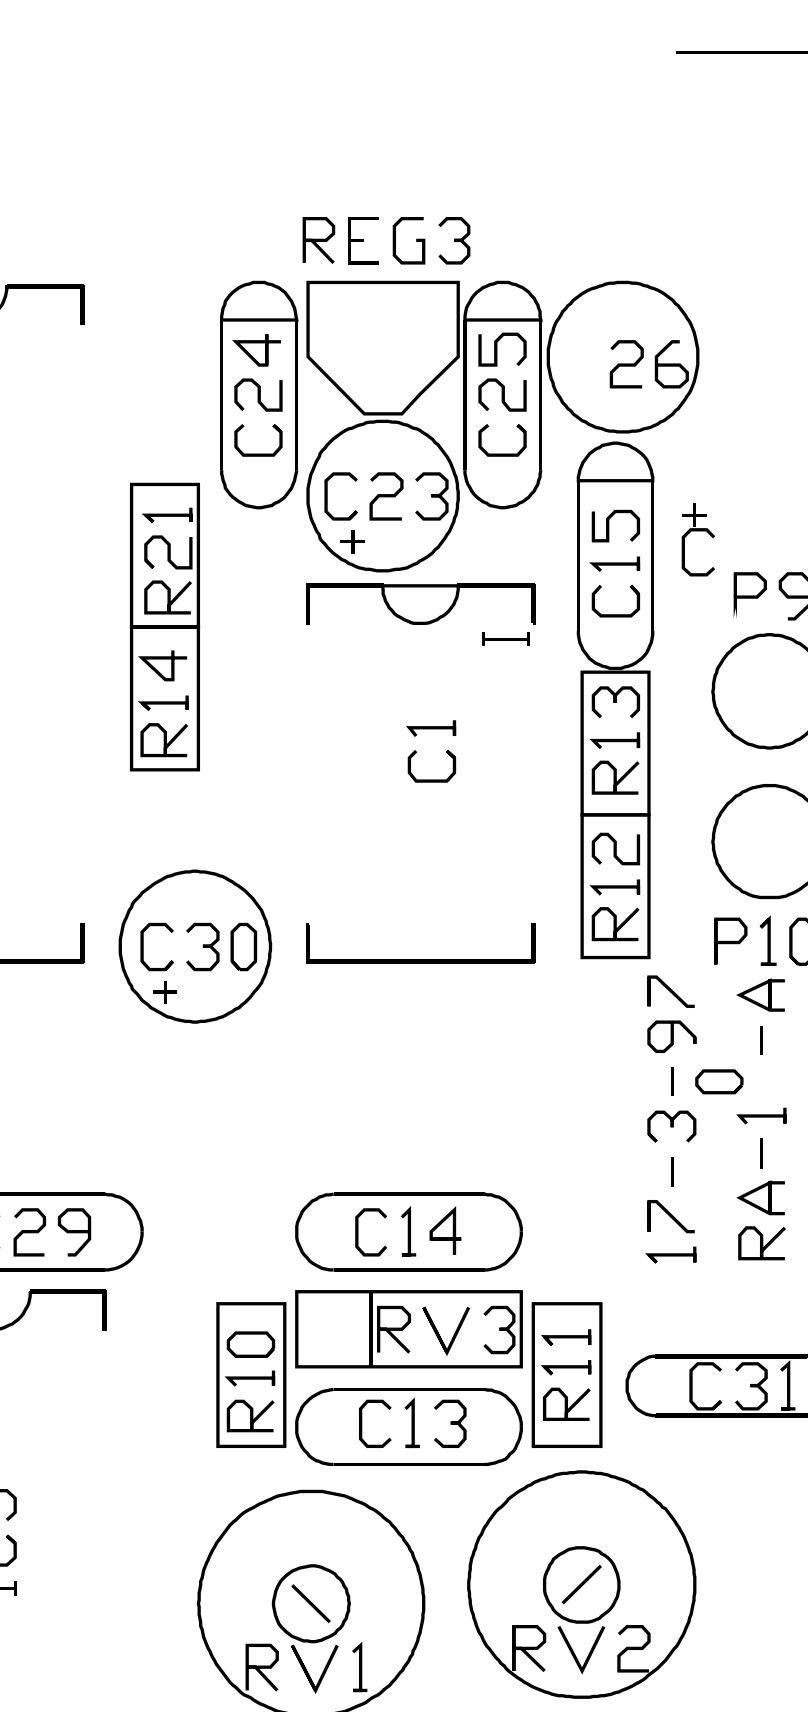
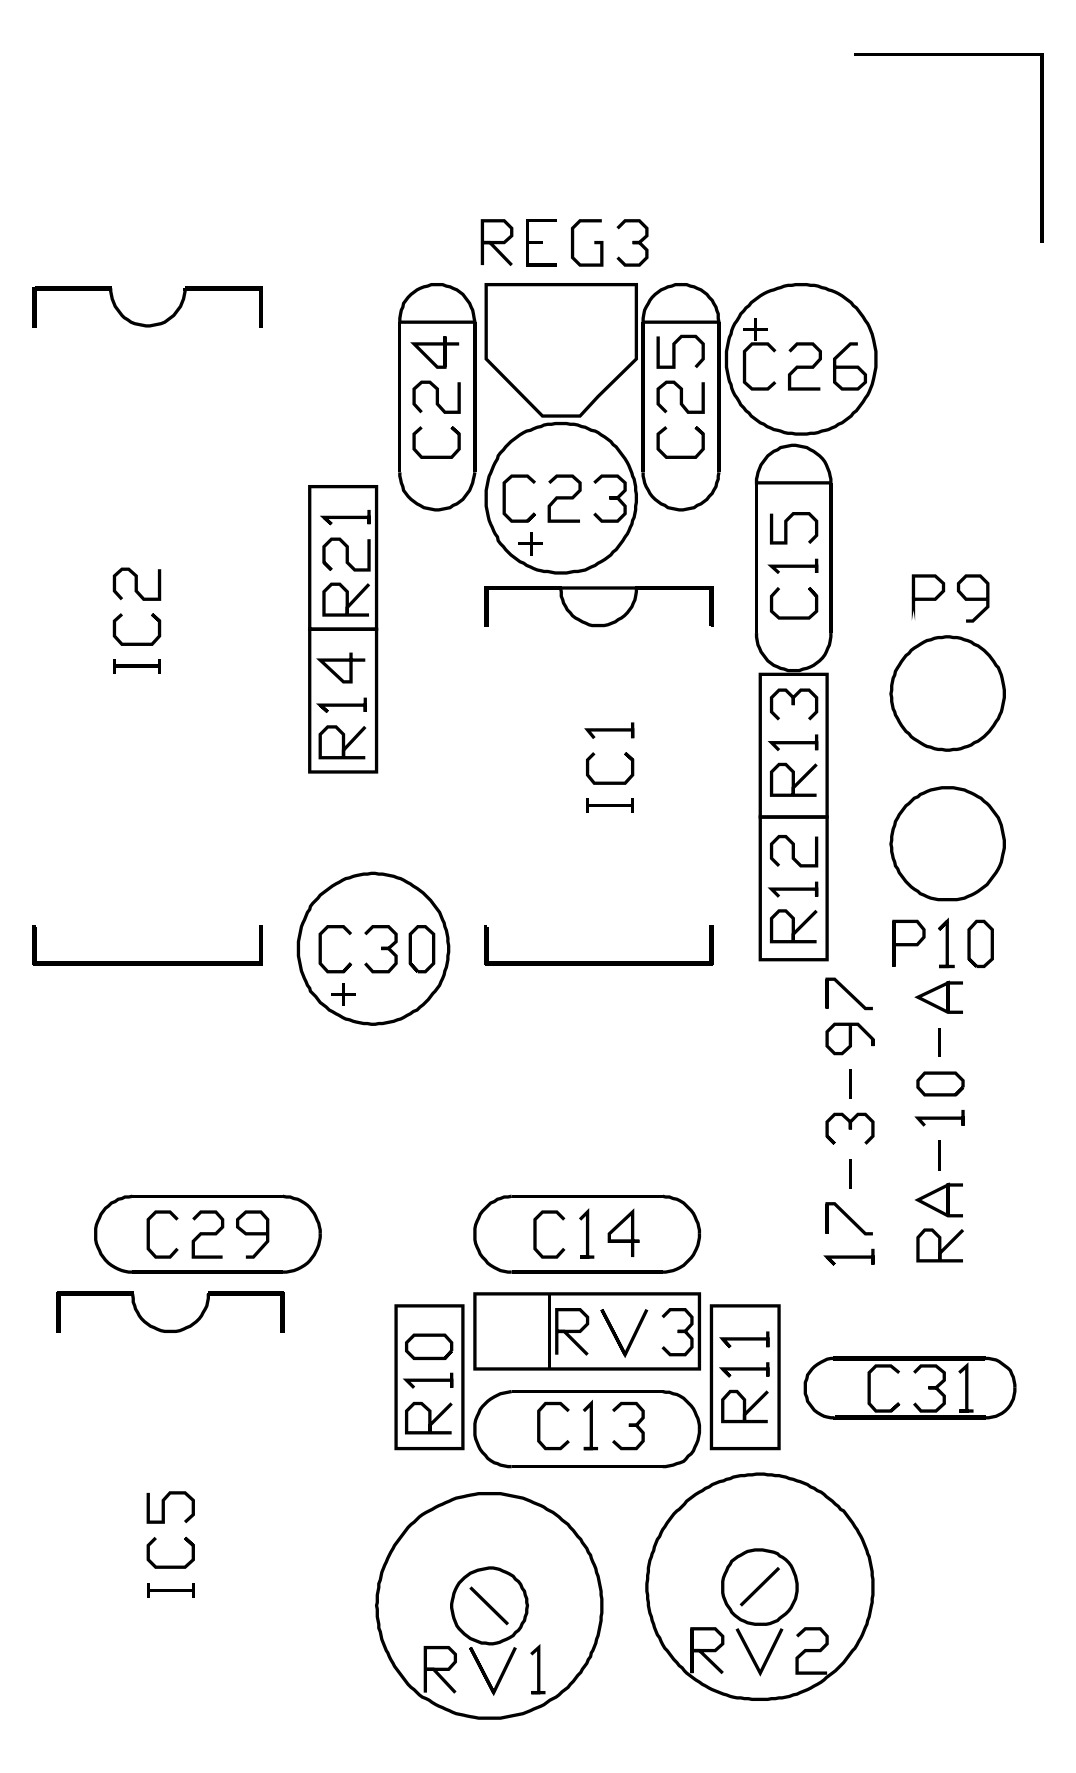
part: (698, 531) -> (759, 345), moved
curve: (505, 639) -> (609, 805), moved
curve: (719, 1072) -> (940, 1074), moved

